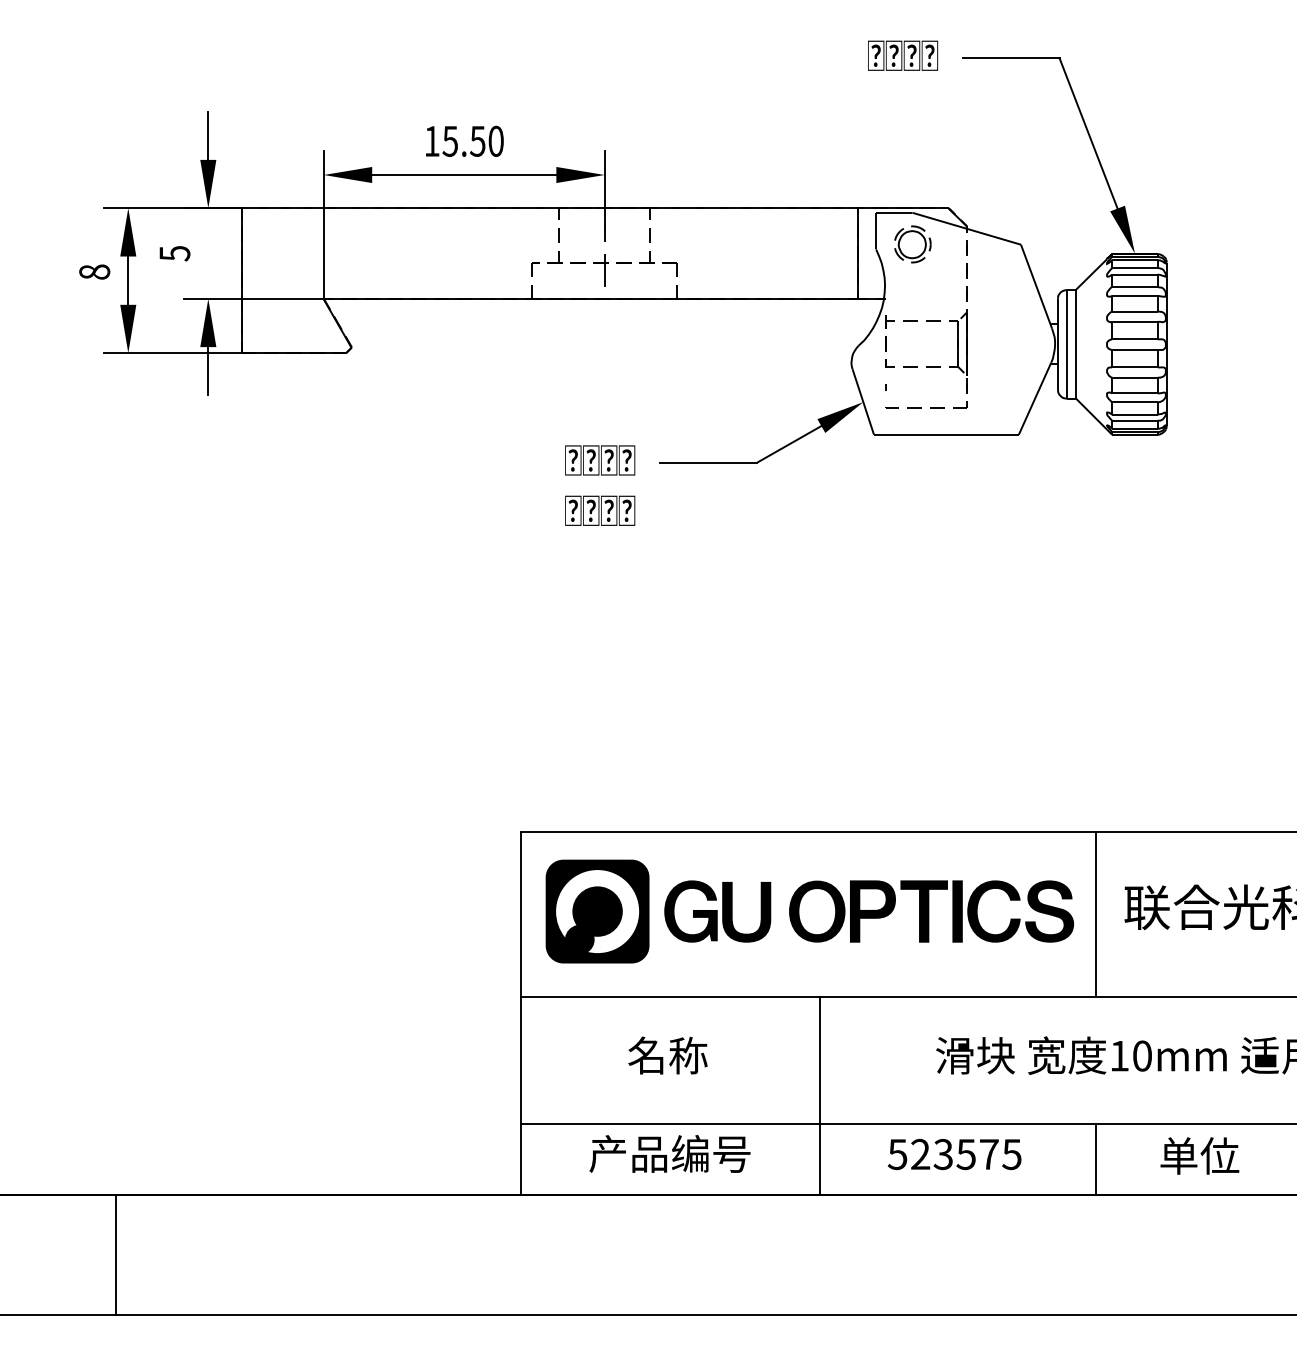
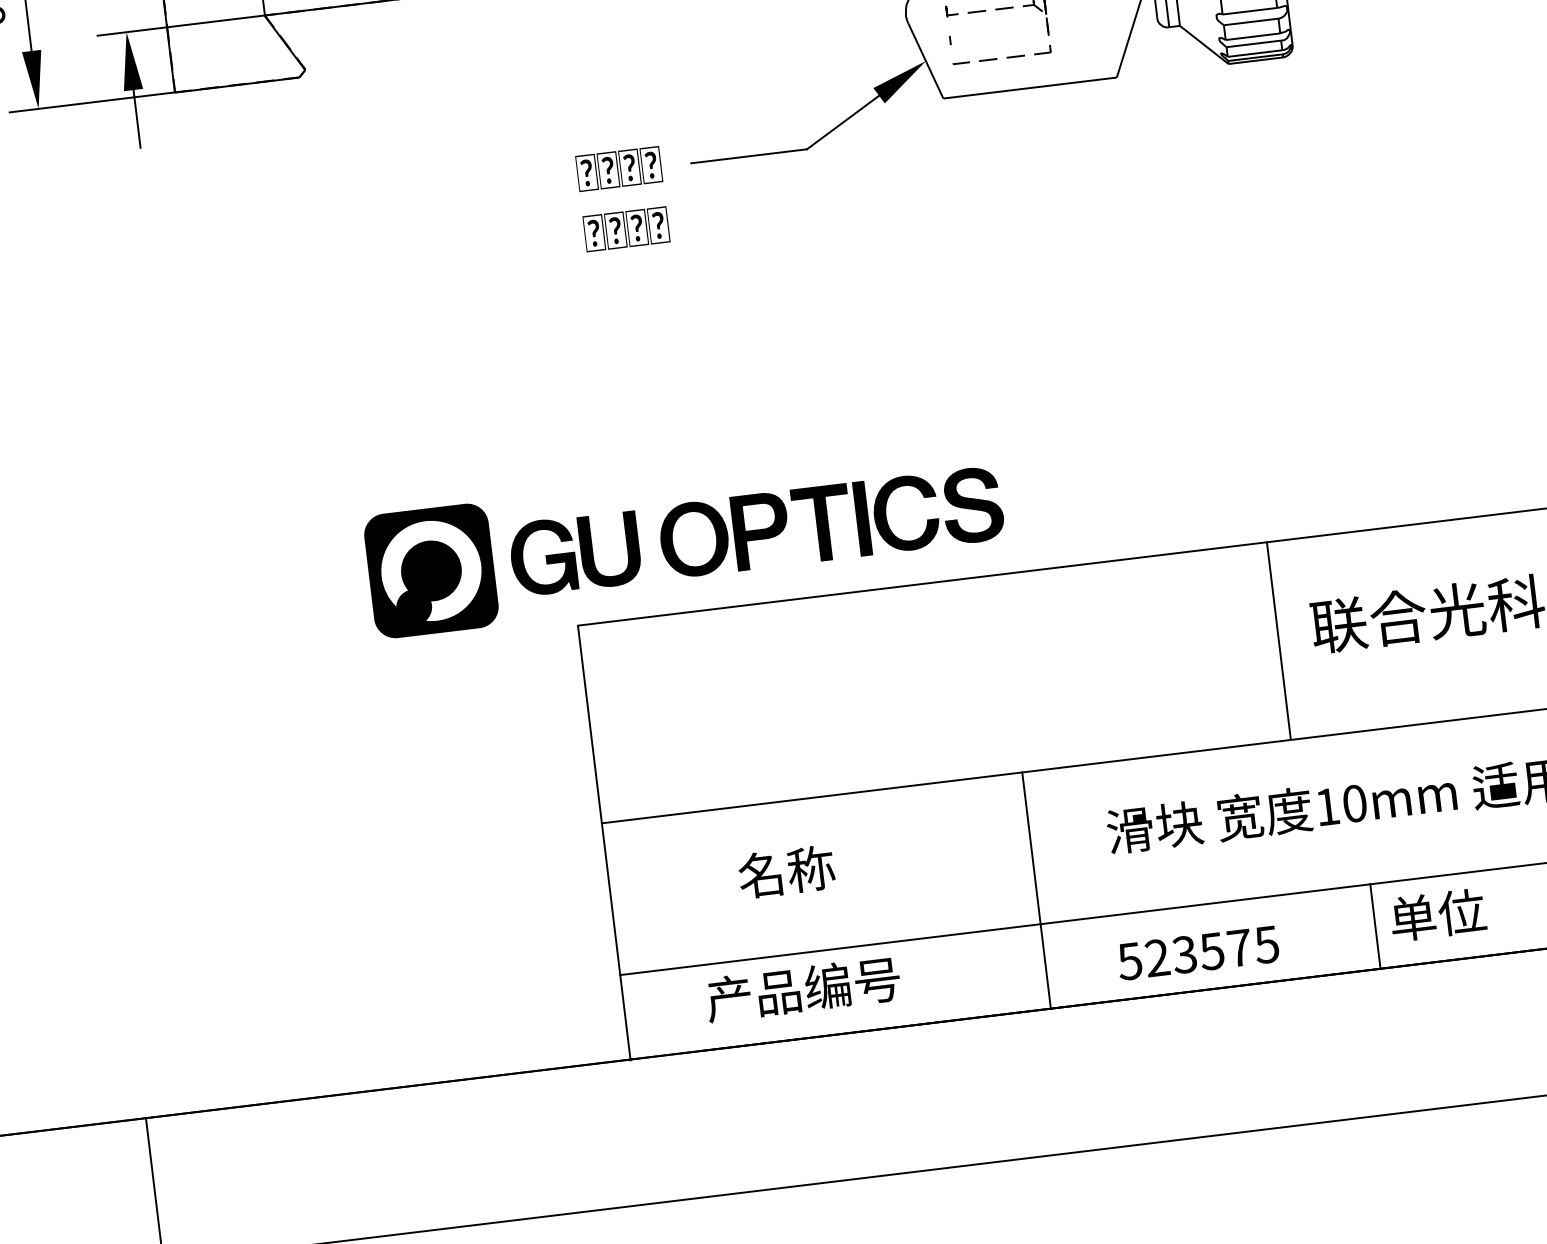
part: (809, 911) -> (685, 540), moved
line: (819, 1095) -> (1036, 890), moved
text: (954, 1154) -> (1198, 953), moved
line: (1096, 1158) -> (1375, 925), moved

